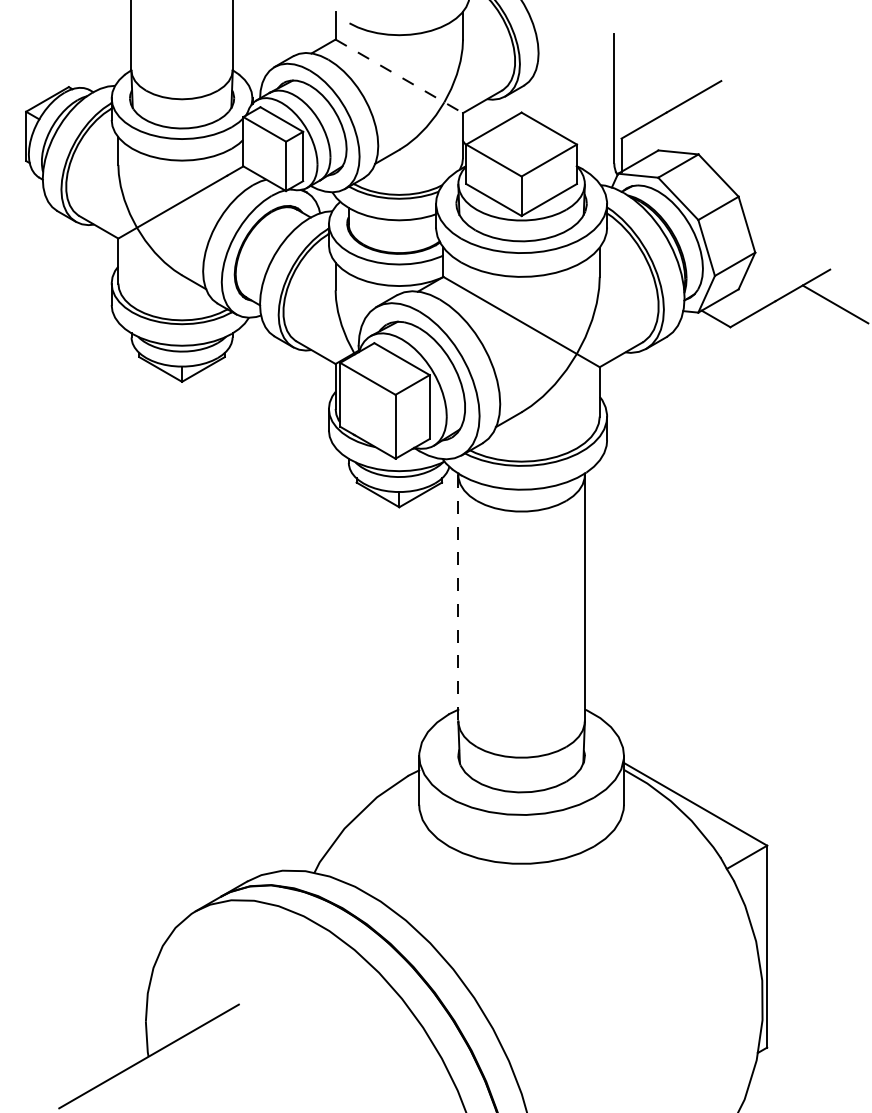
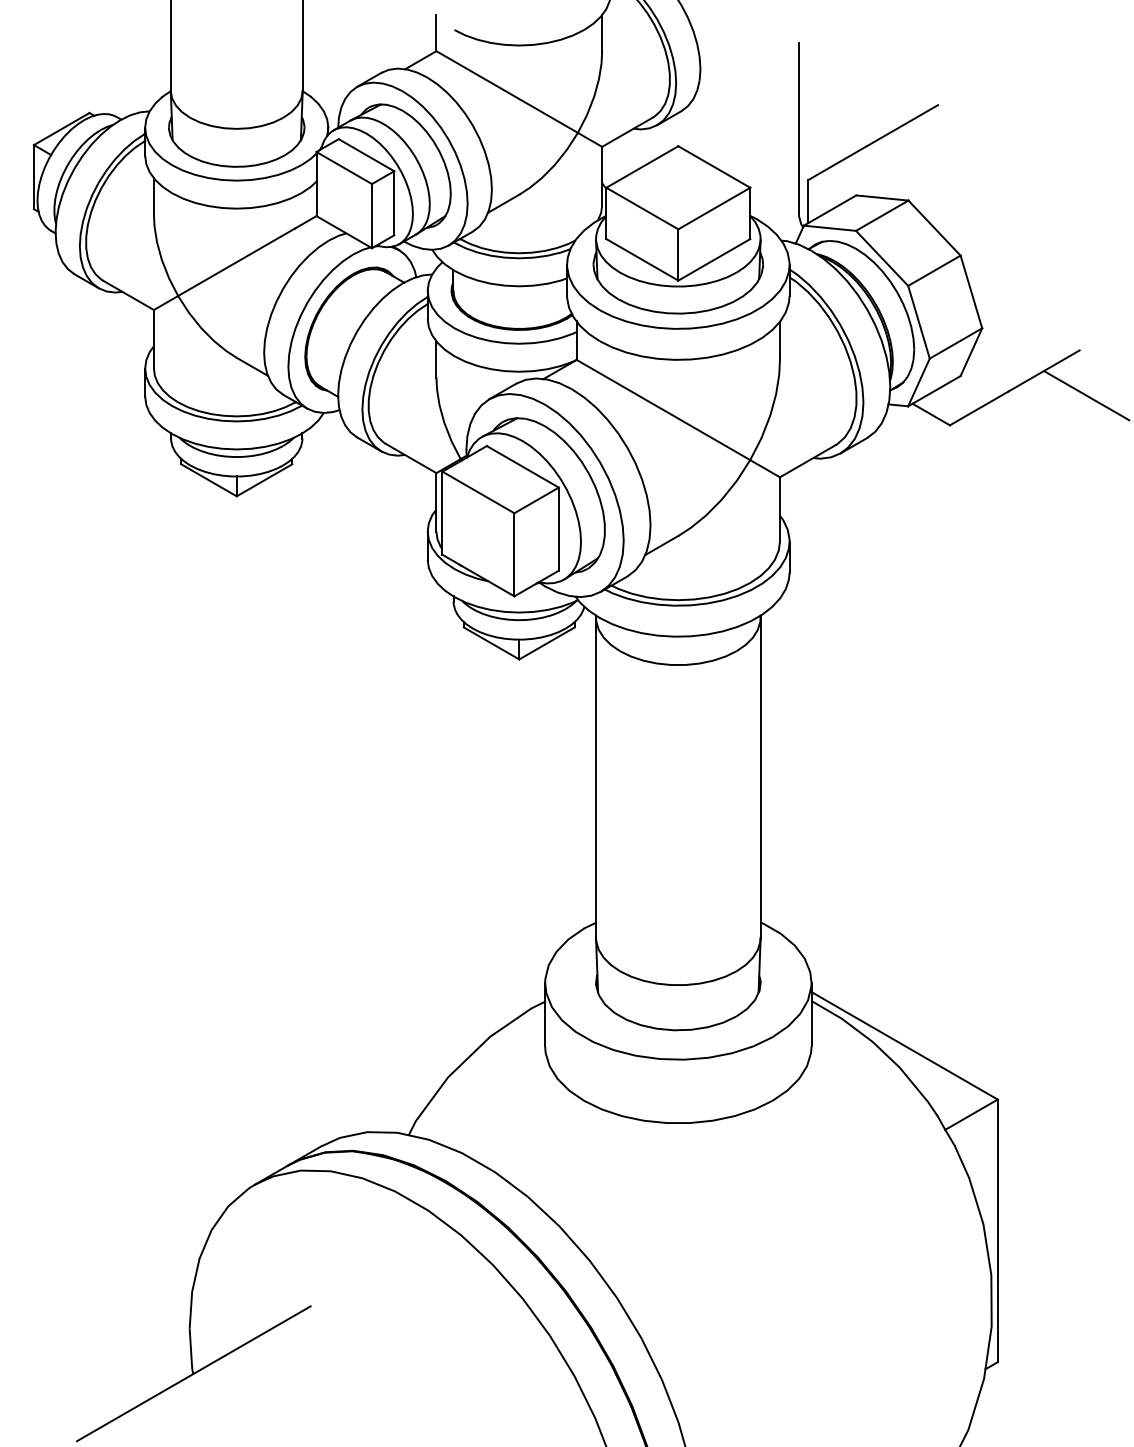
line: (399, 76) -> (519, 99), dashed -> solid
line: (458, 598) -> (596, 778), dashed -> solid

